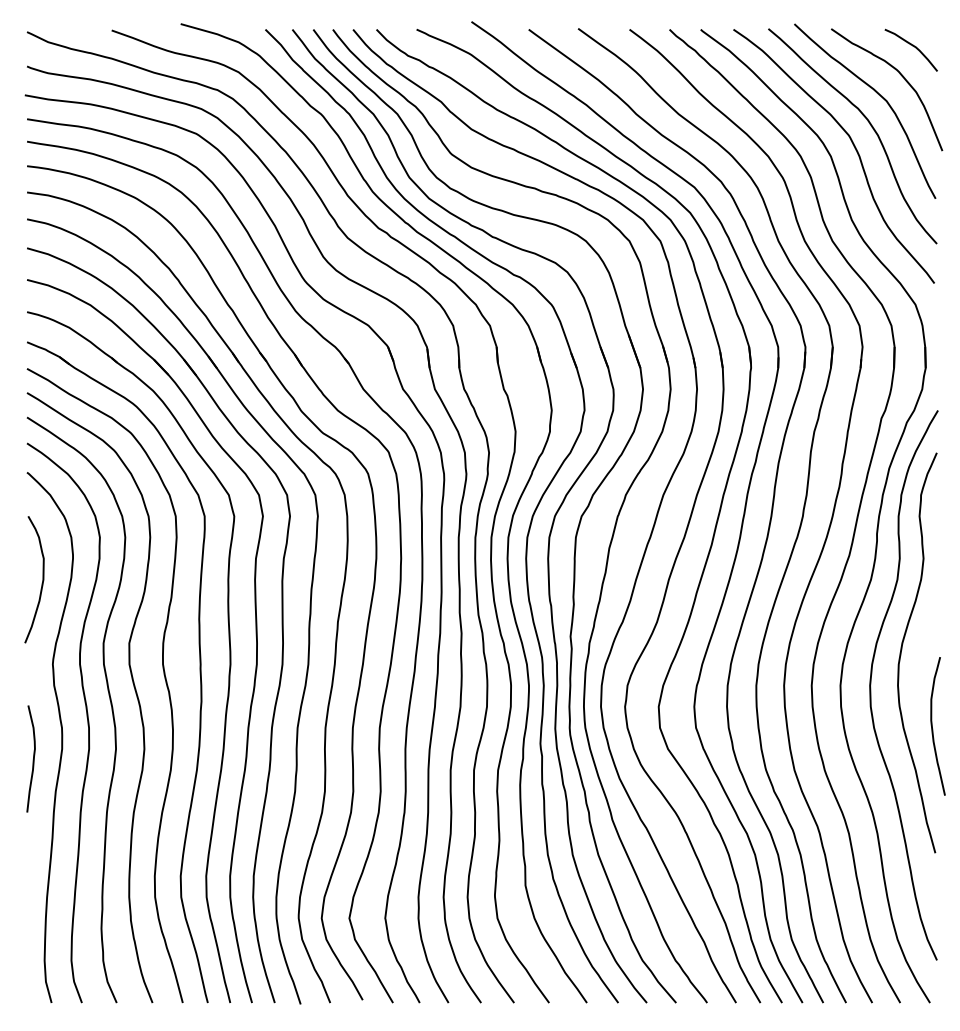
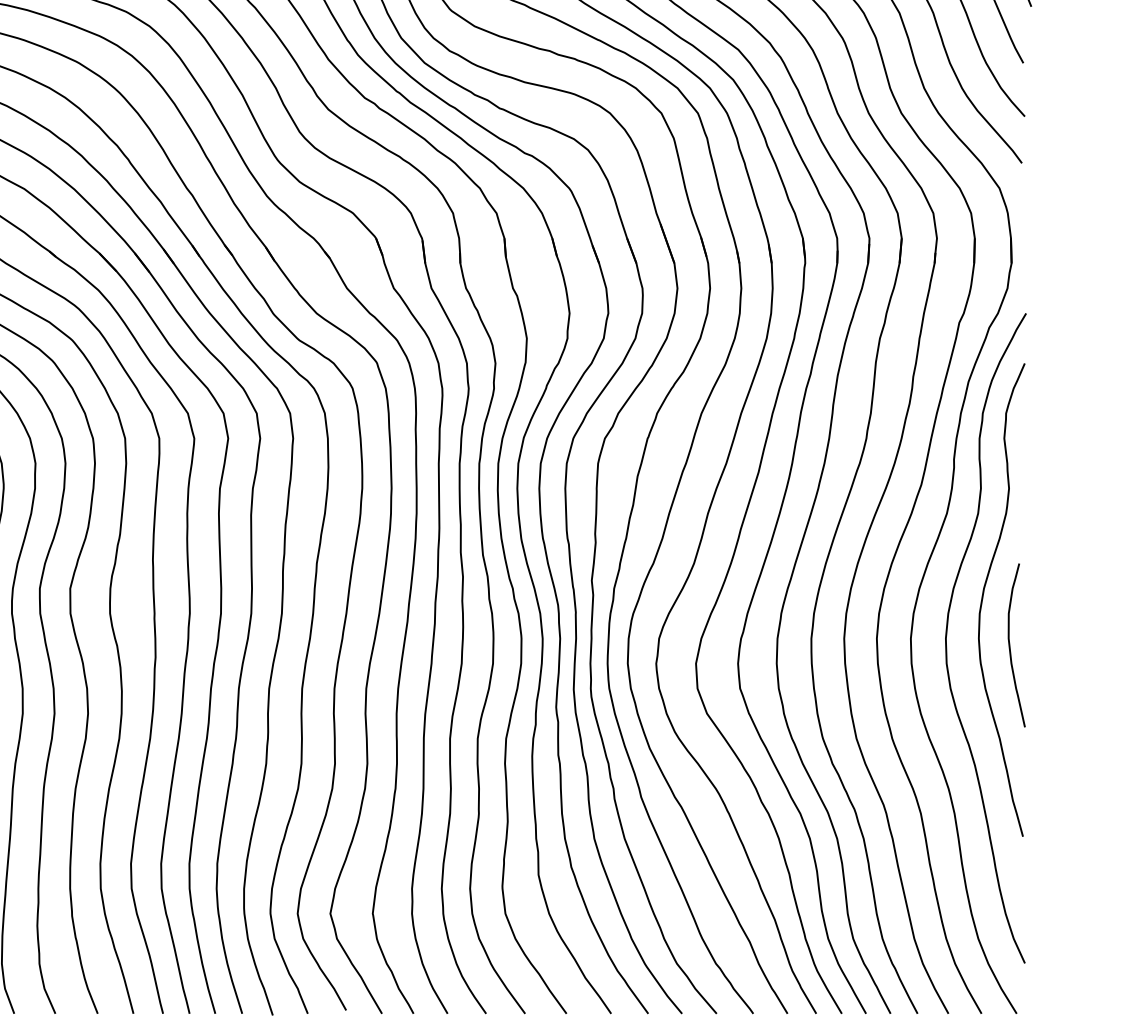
curve: (932, 726) -> (1010, 645), moved

